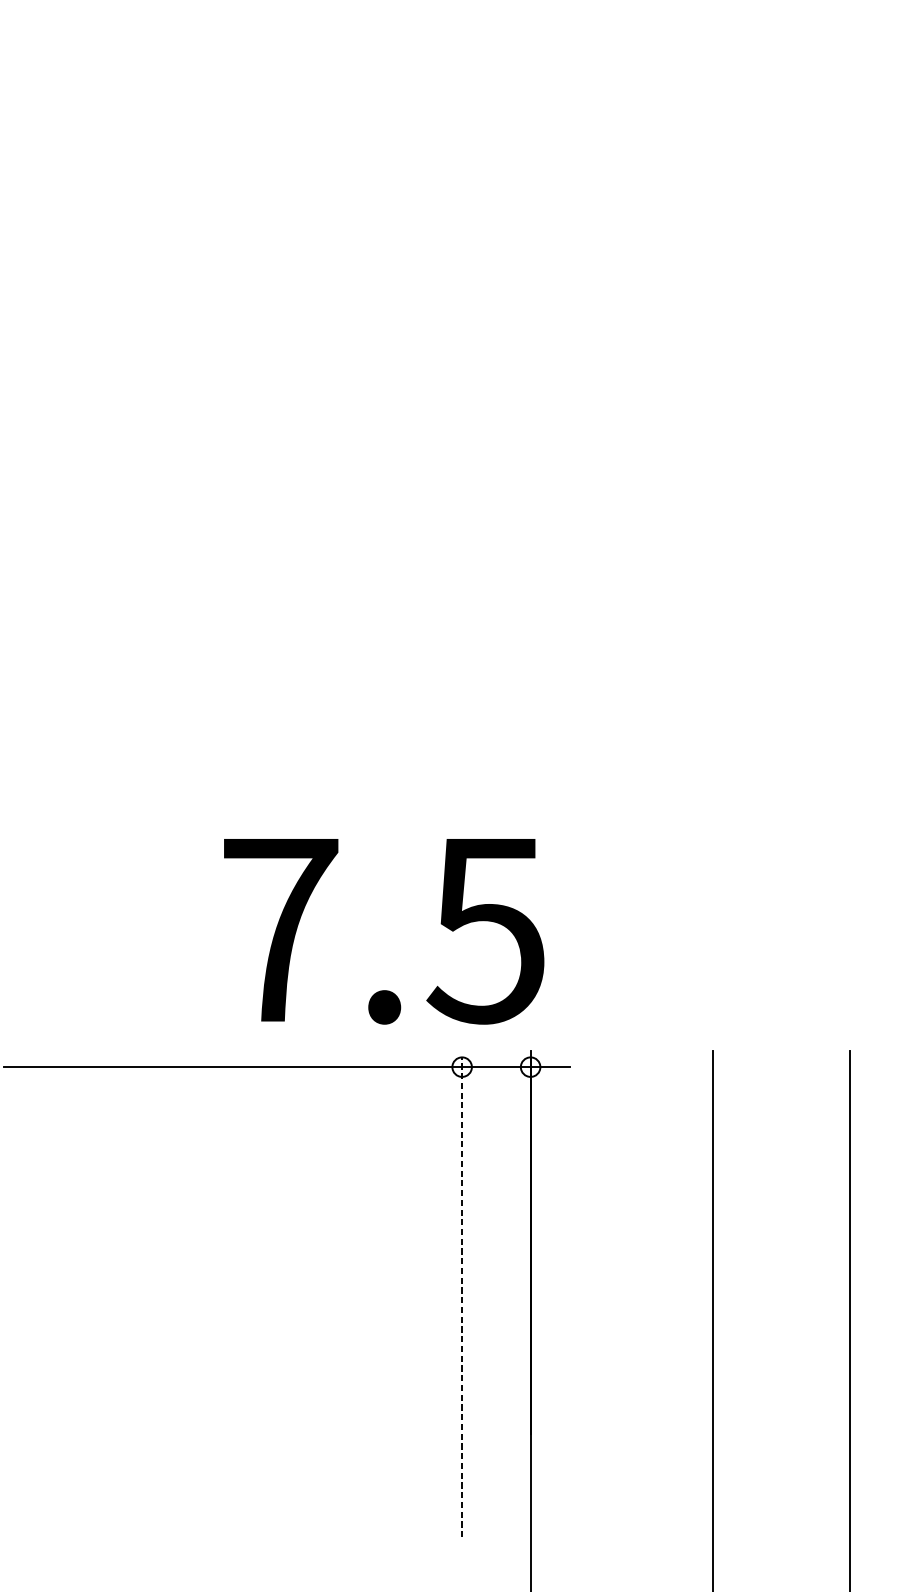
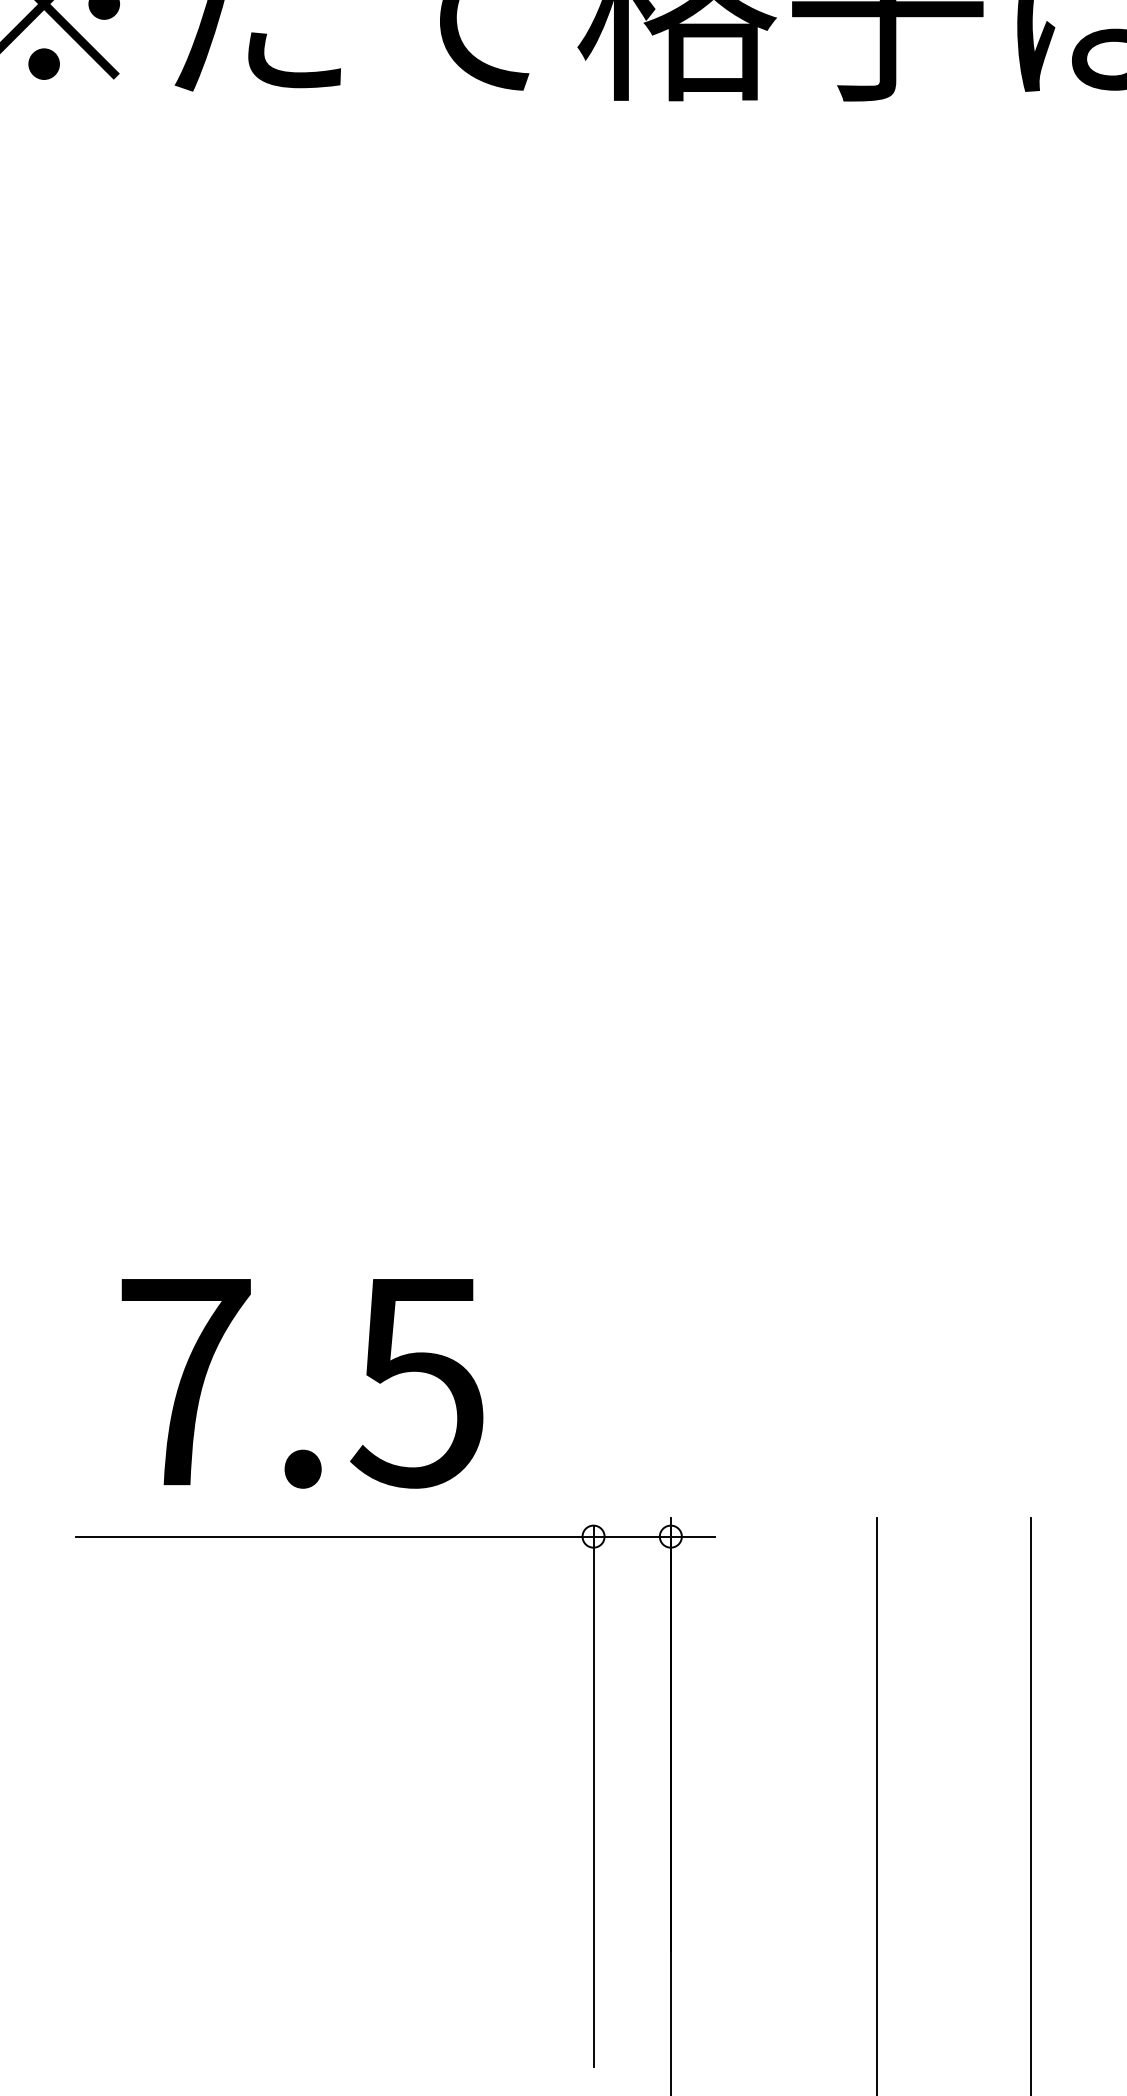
text: (384, 931) -> (302, 1383), moved
line: (462, 1297) -> (593, 1796), dashed -> solid

